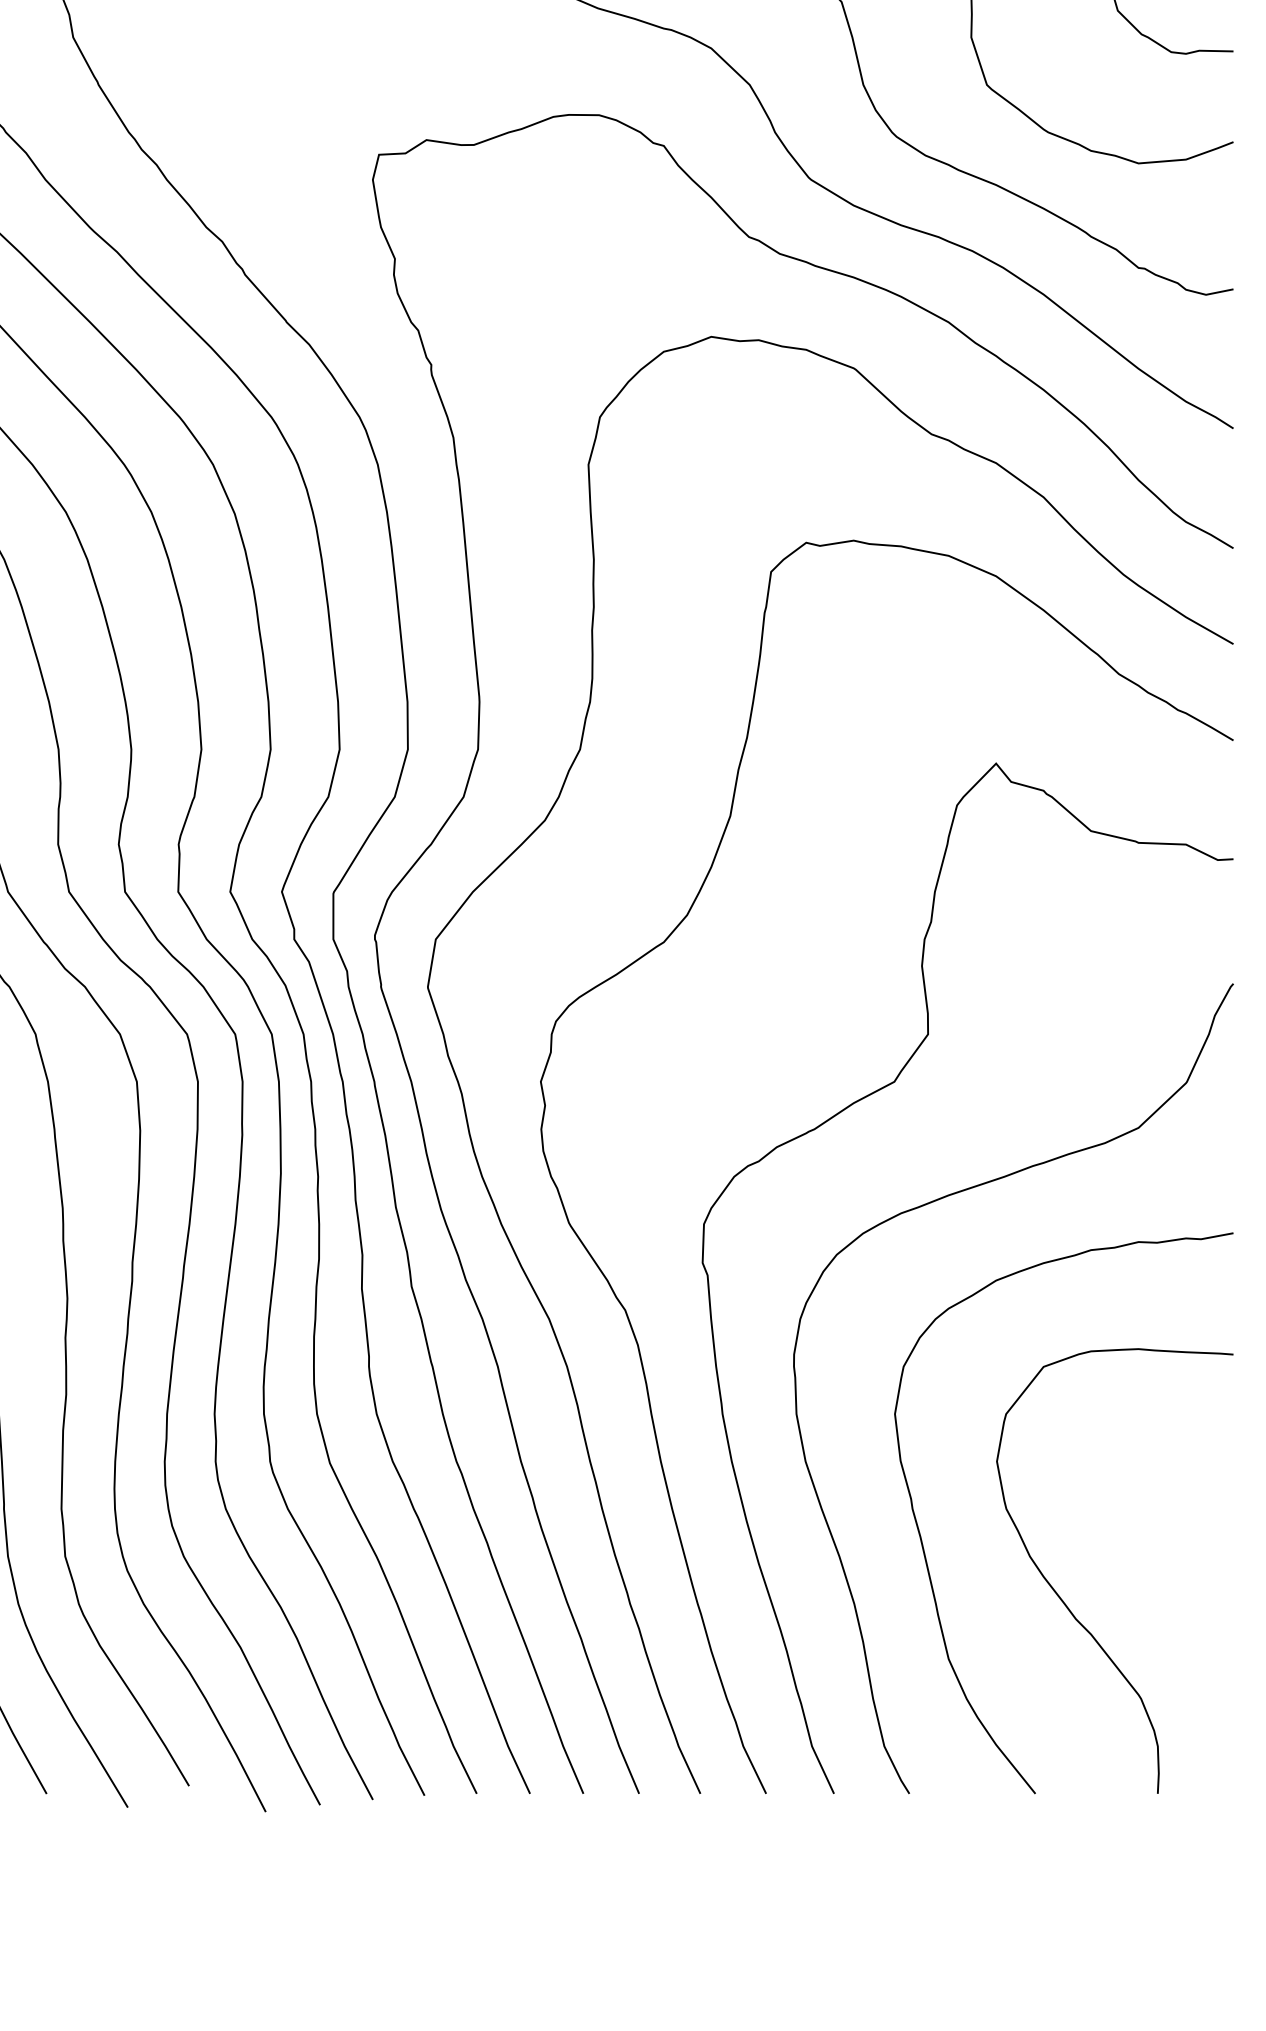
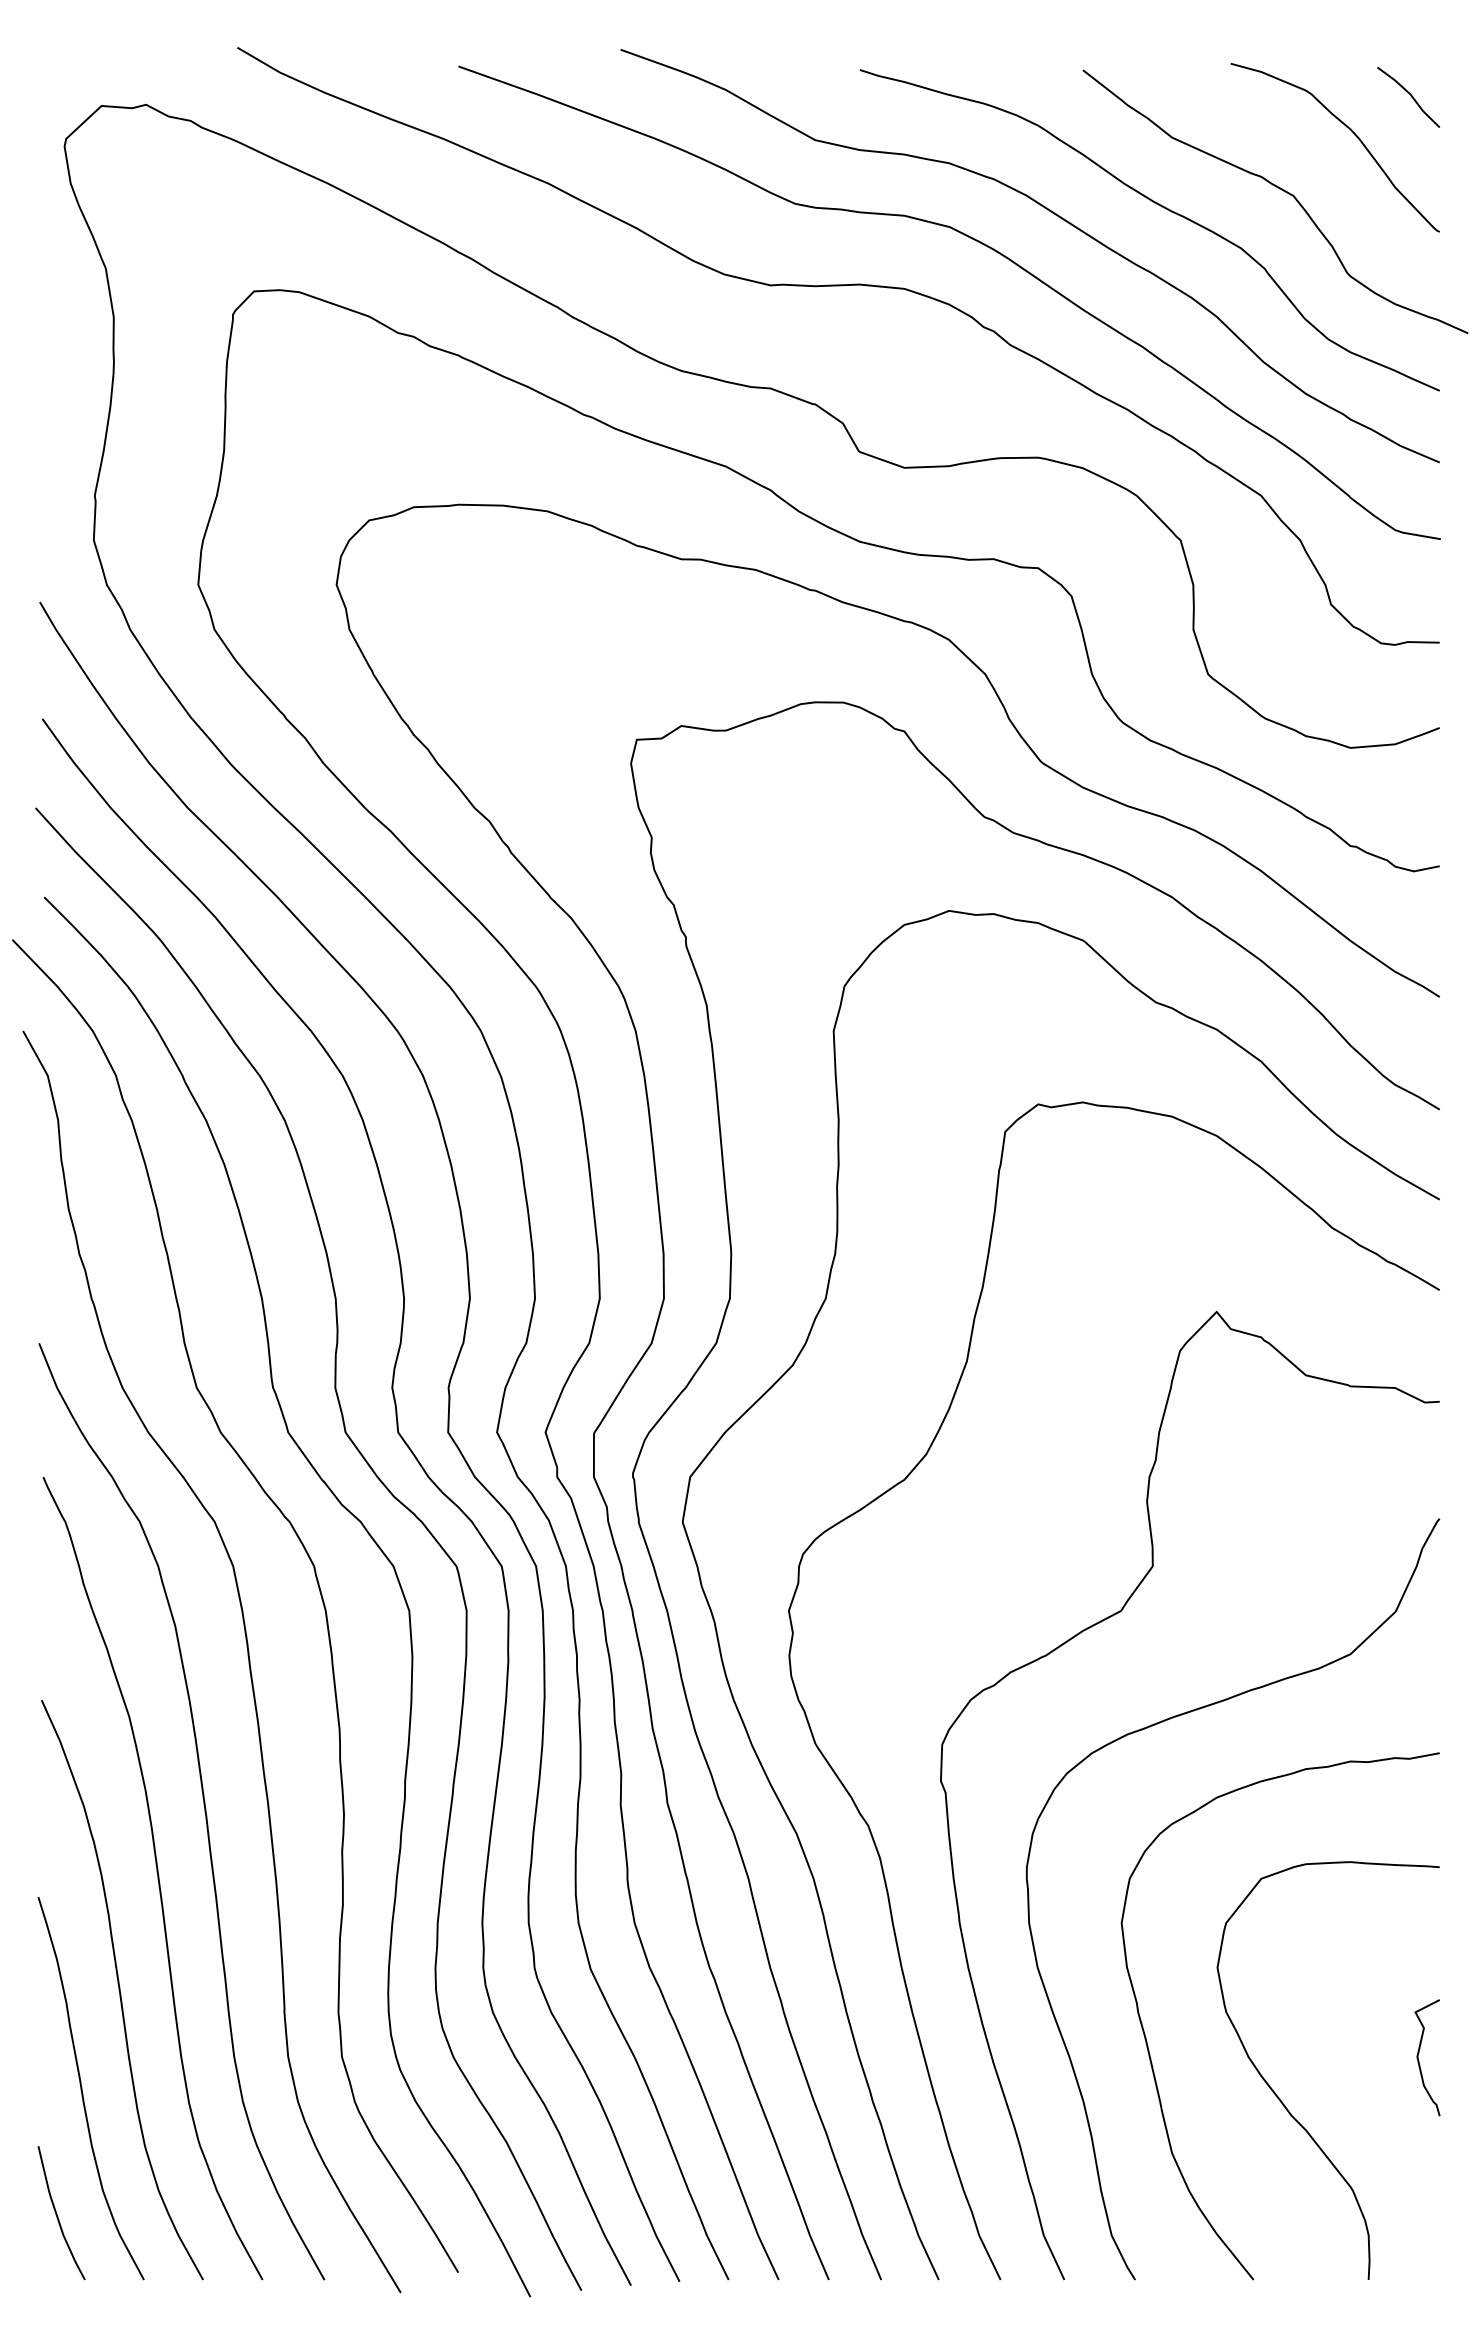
curve: (1211, 1560) -> (1419, 2060), added

